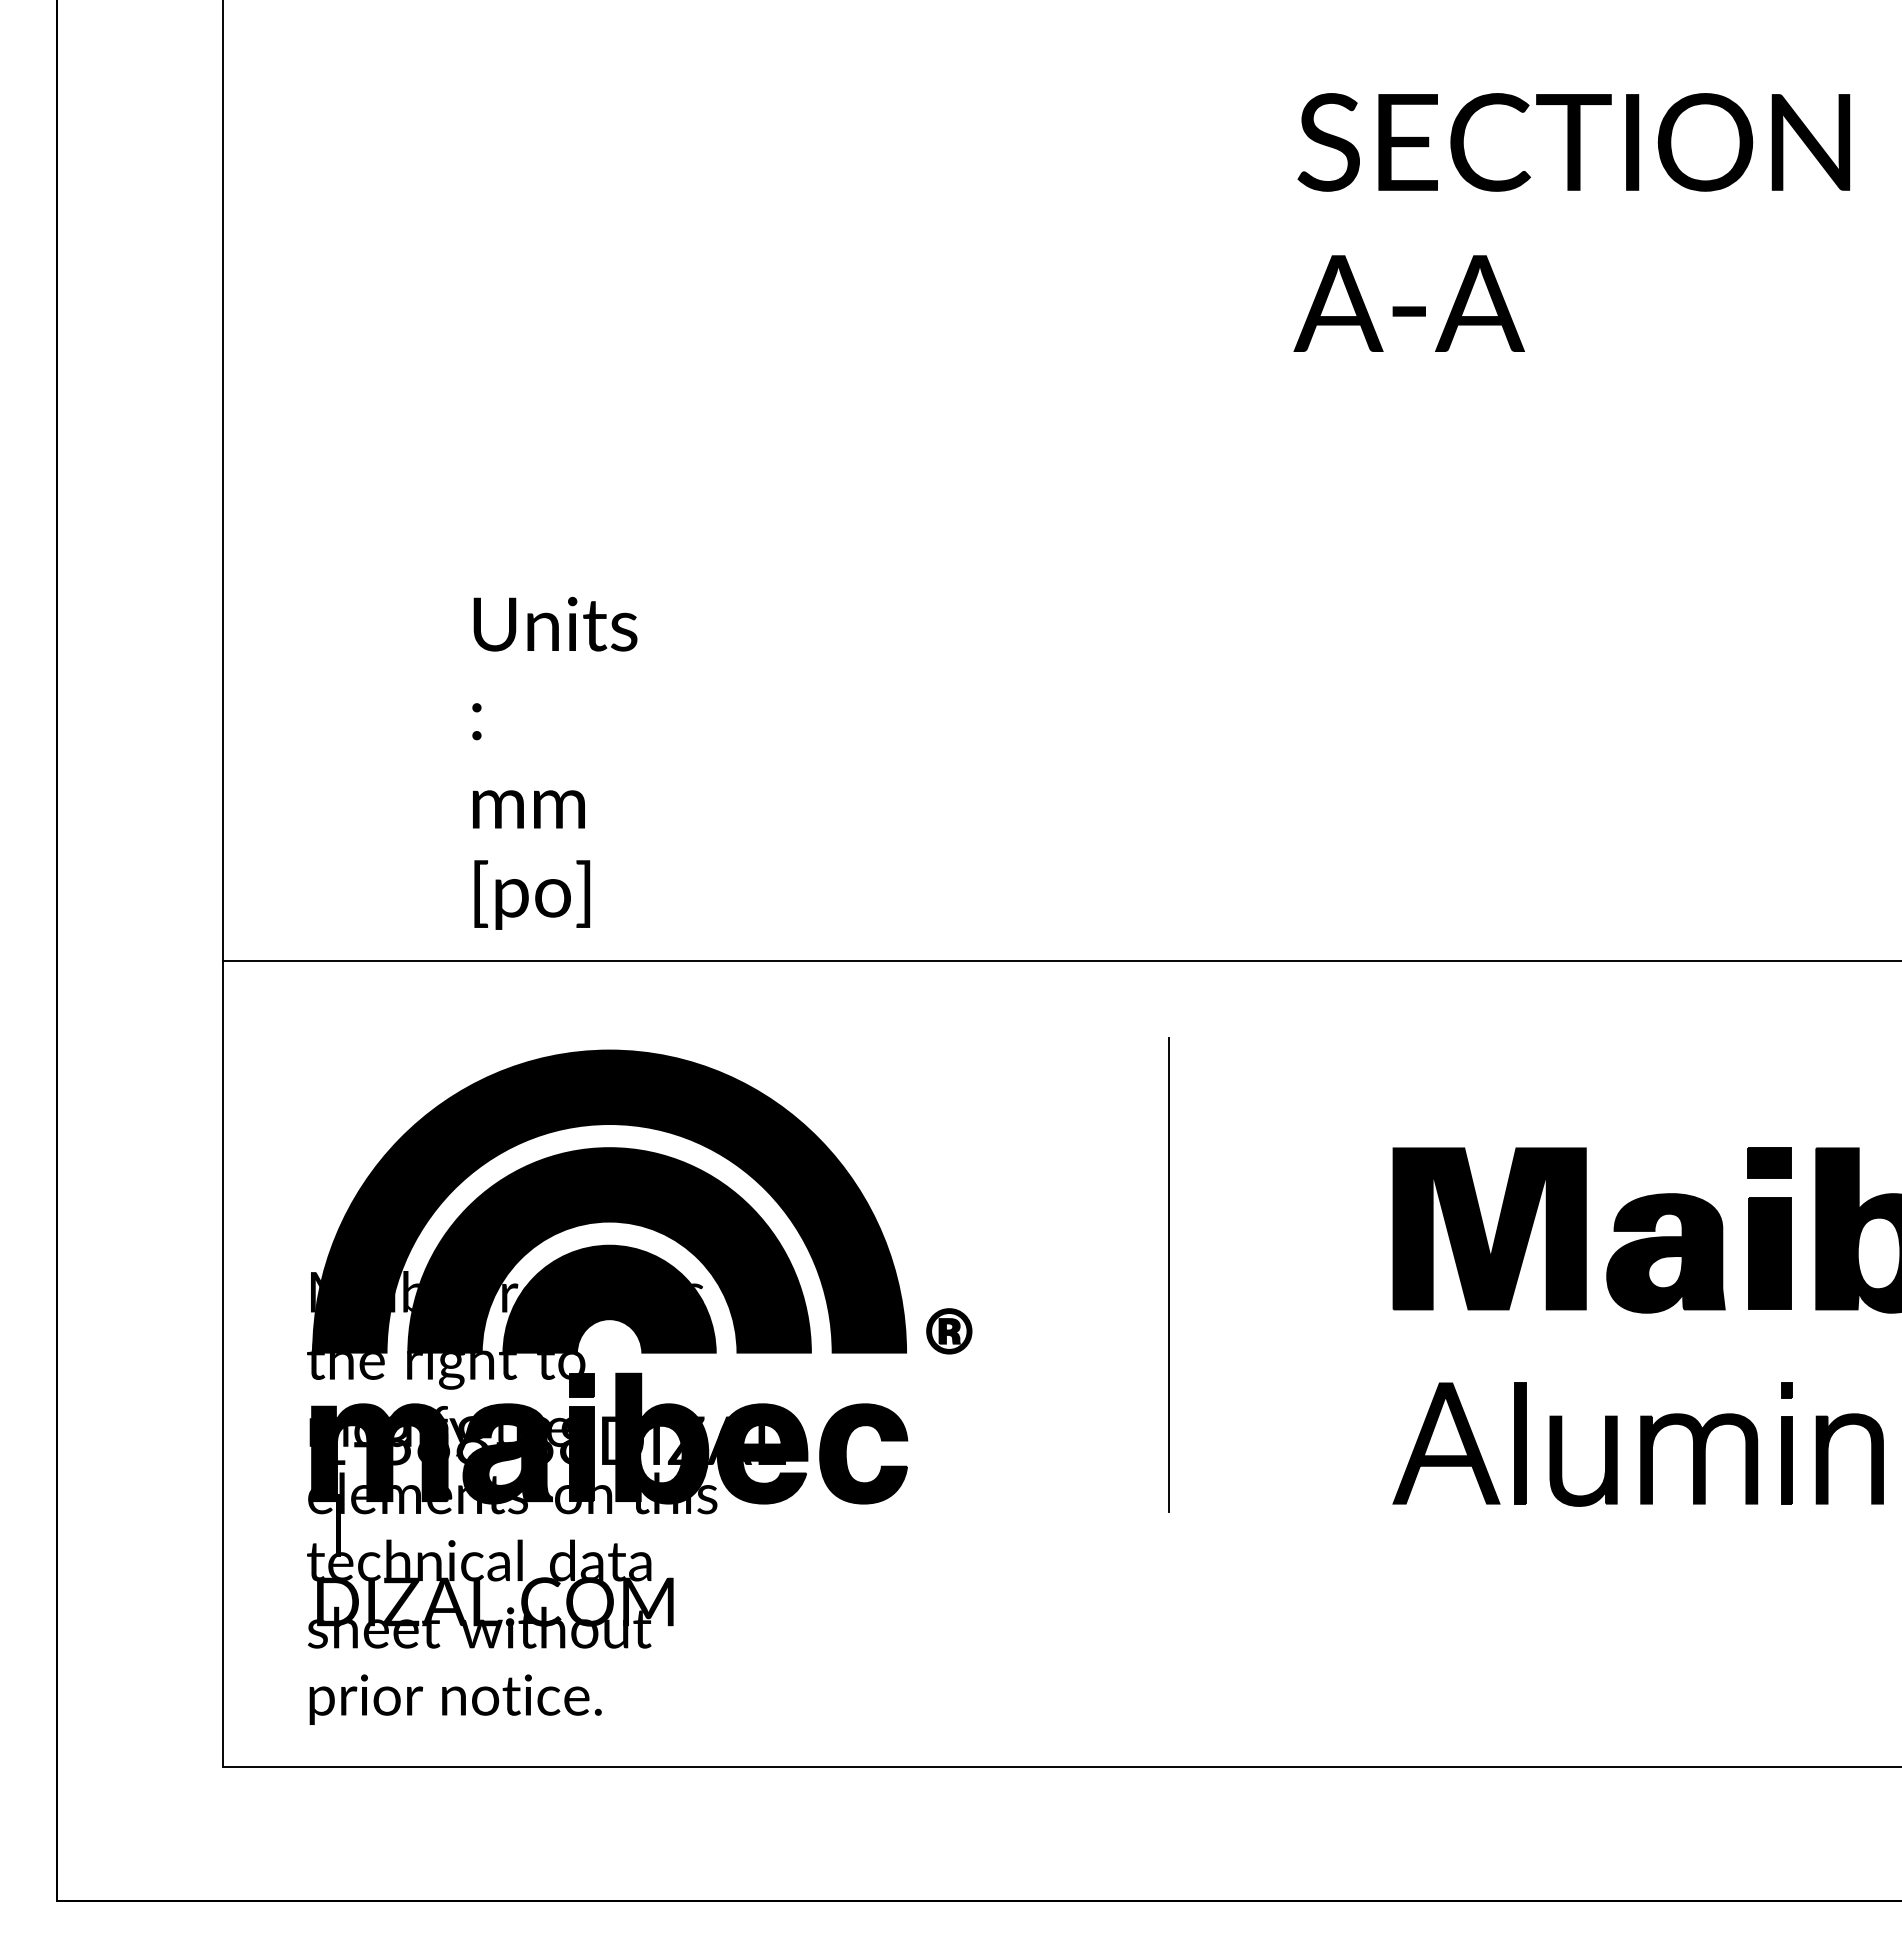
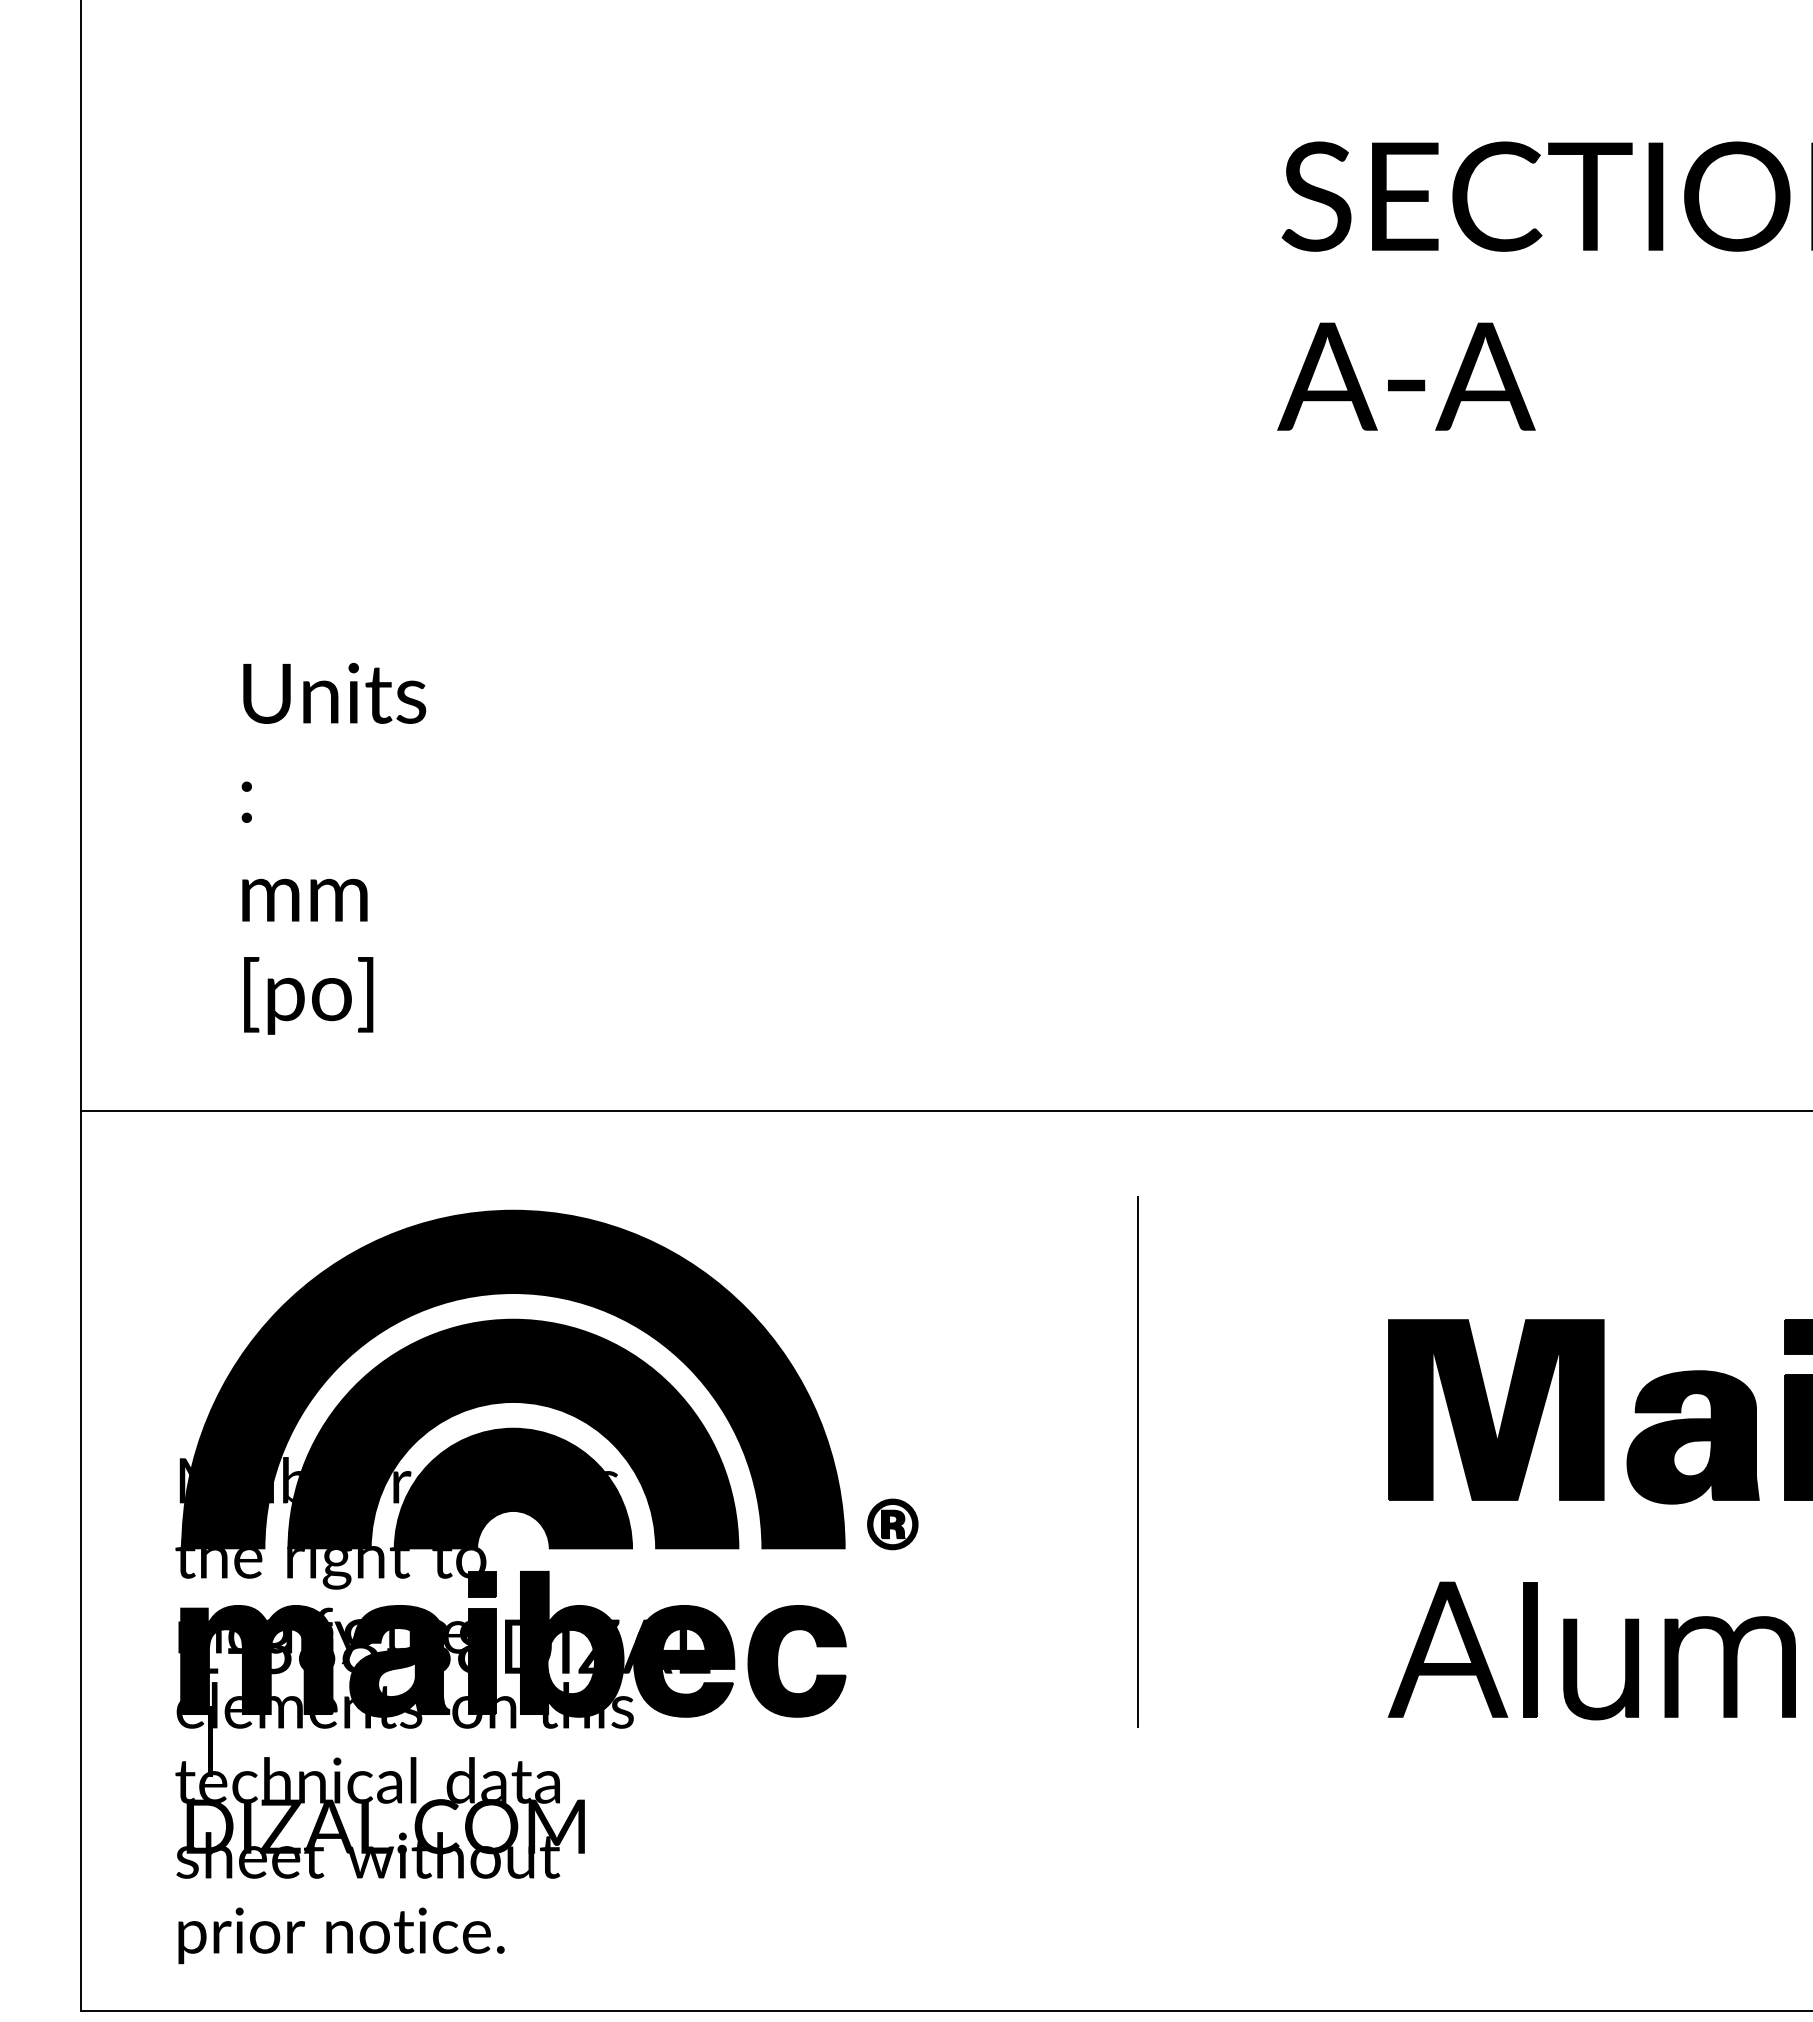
text: (554, 762) -> (333, 847), moved

